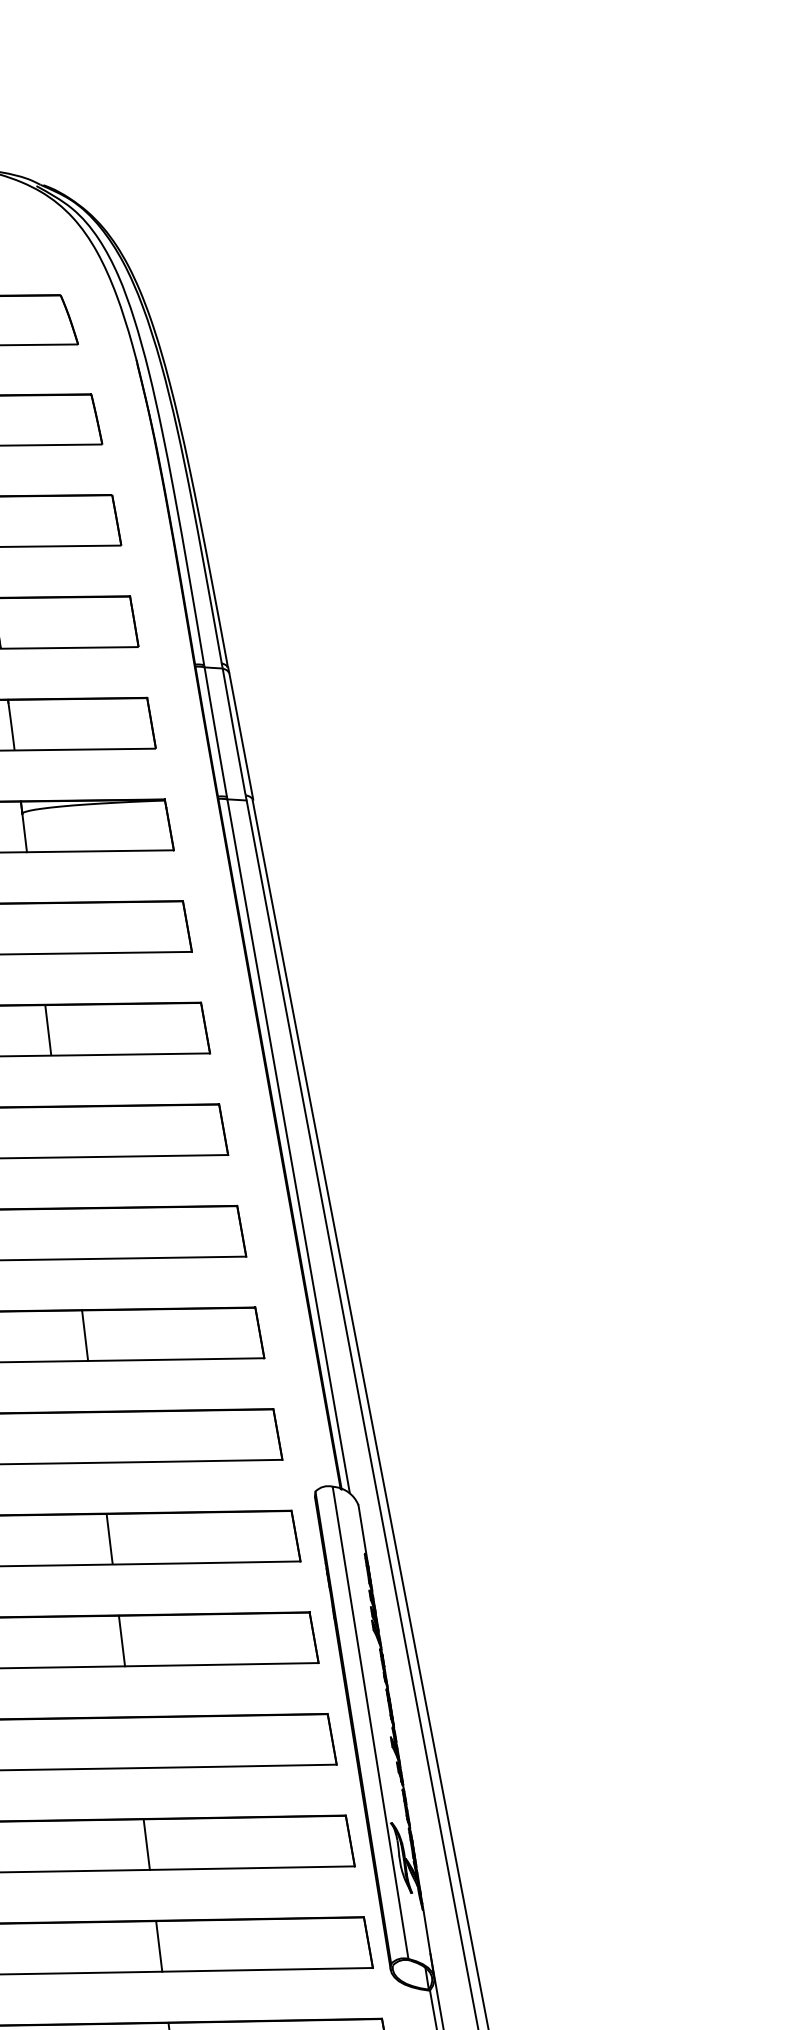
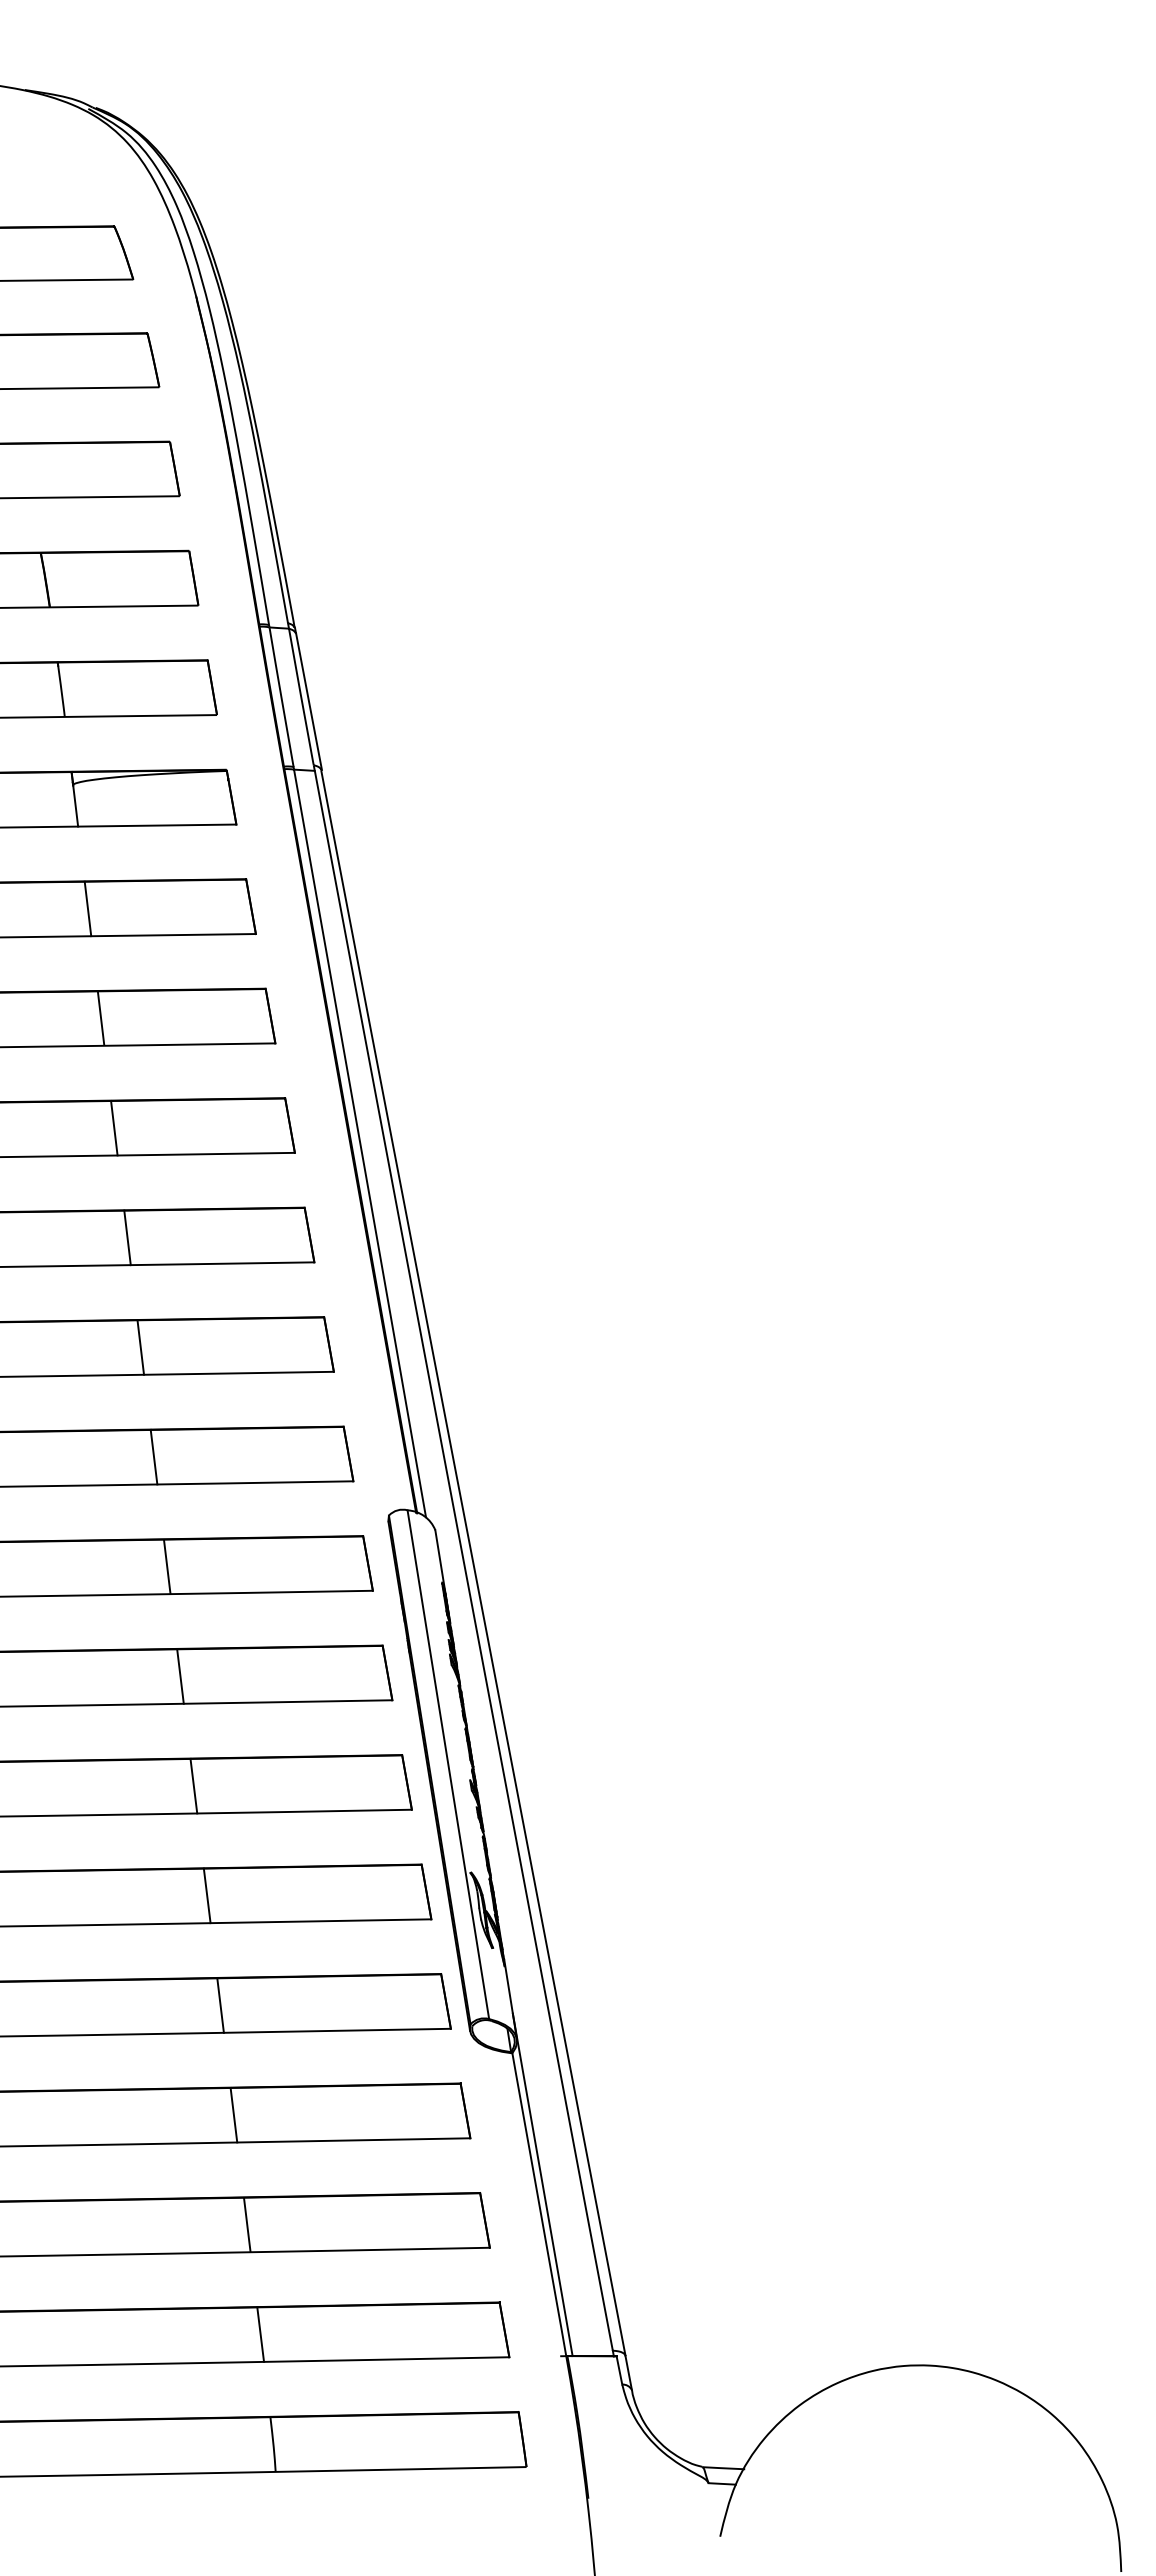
line: (35, 928) -> (87, 908), added
line: (60, 1131) -> (114, 1127), added
line: (72, 1233) -> (127, 1237), added
line: (96, 1436) -> (153, 1456), added
line: (134, 1742) -> (193, 1785), added

